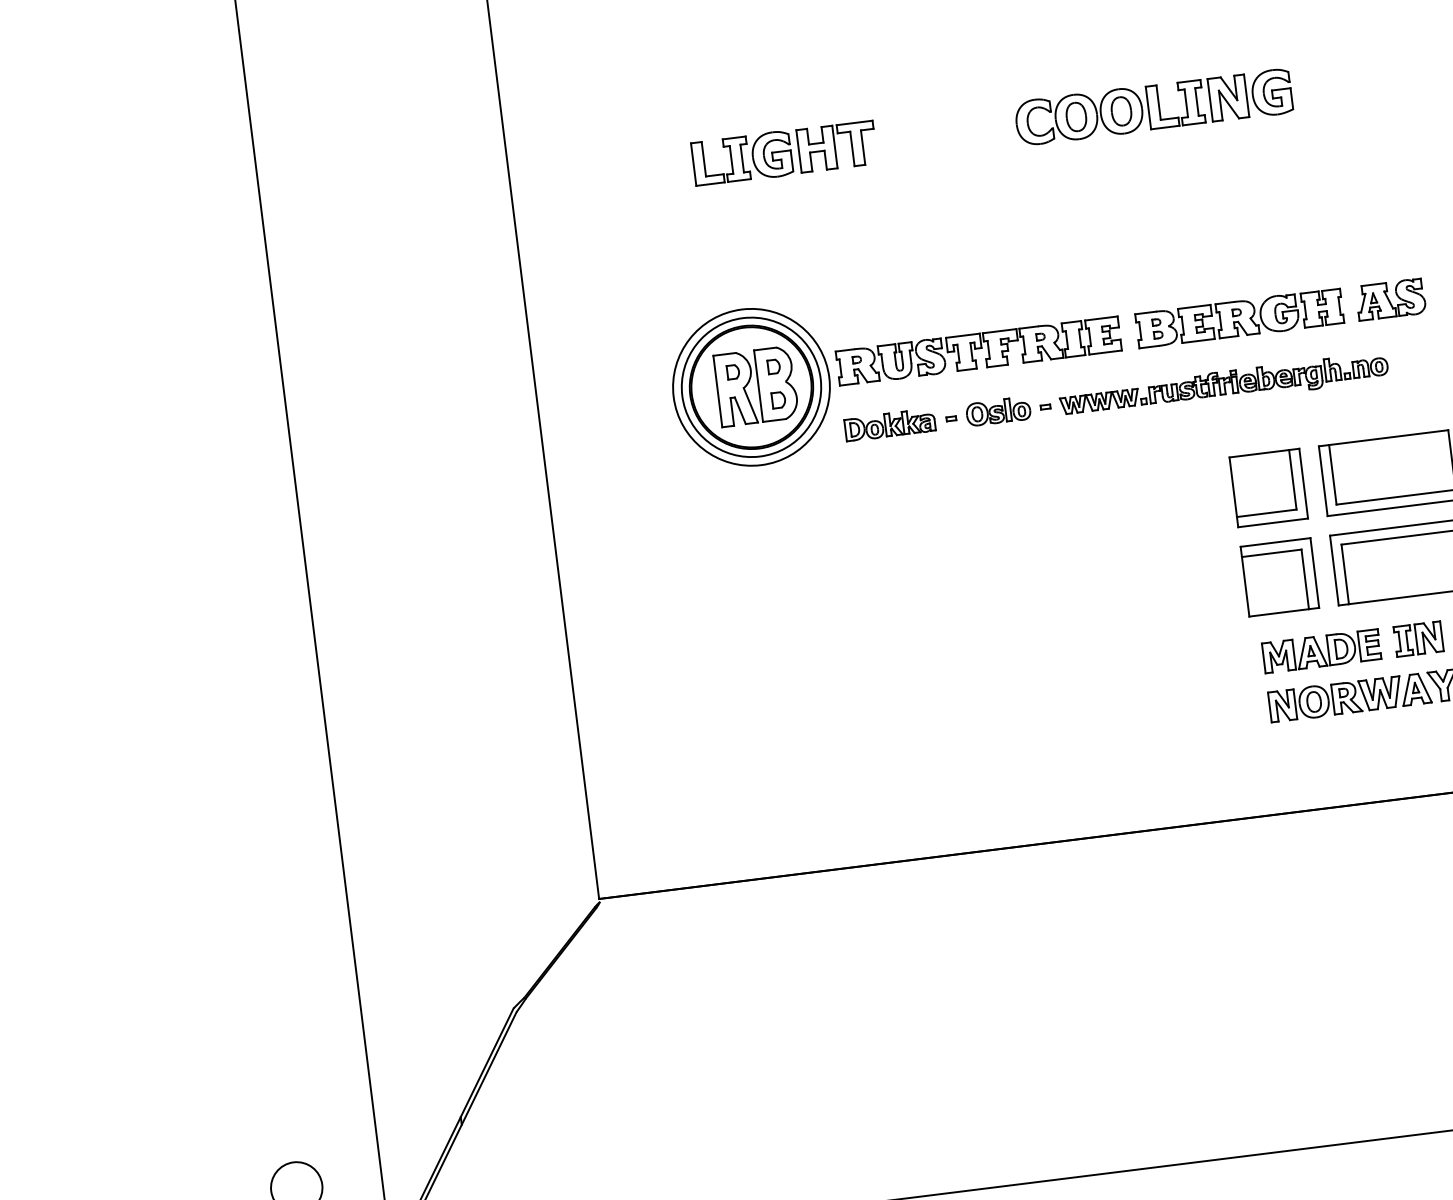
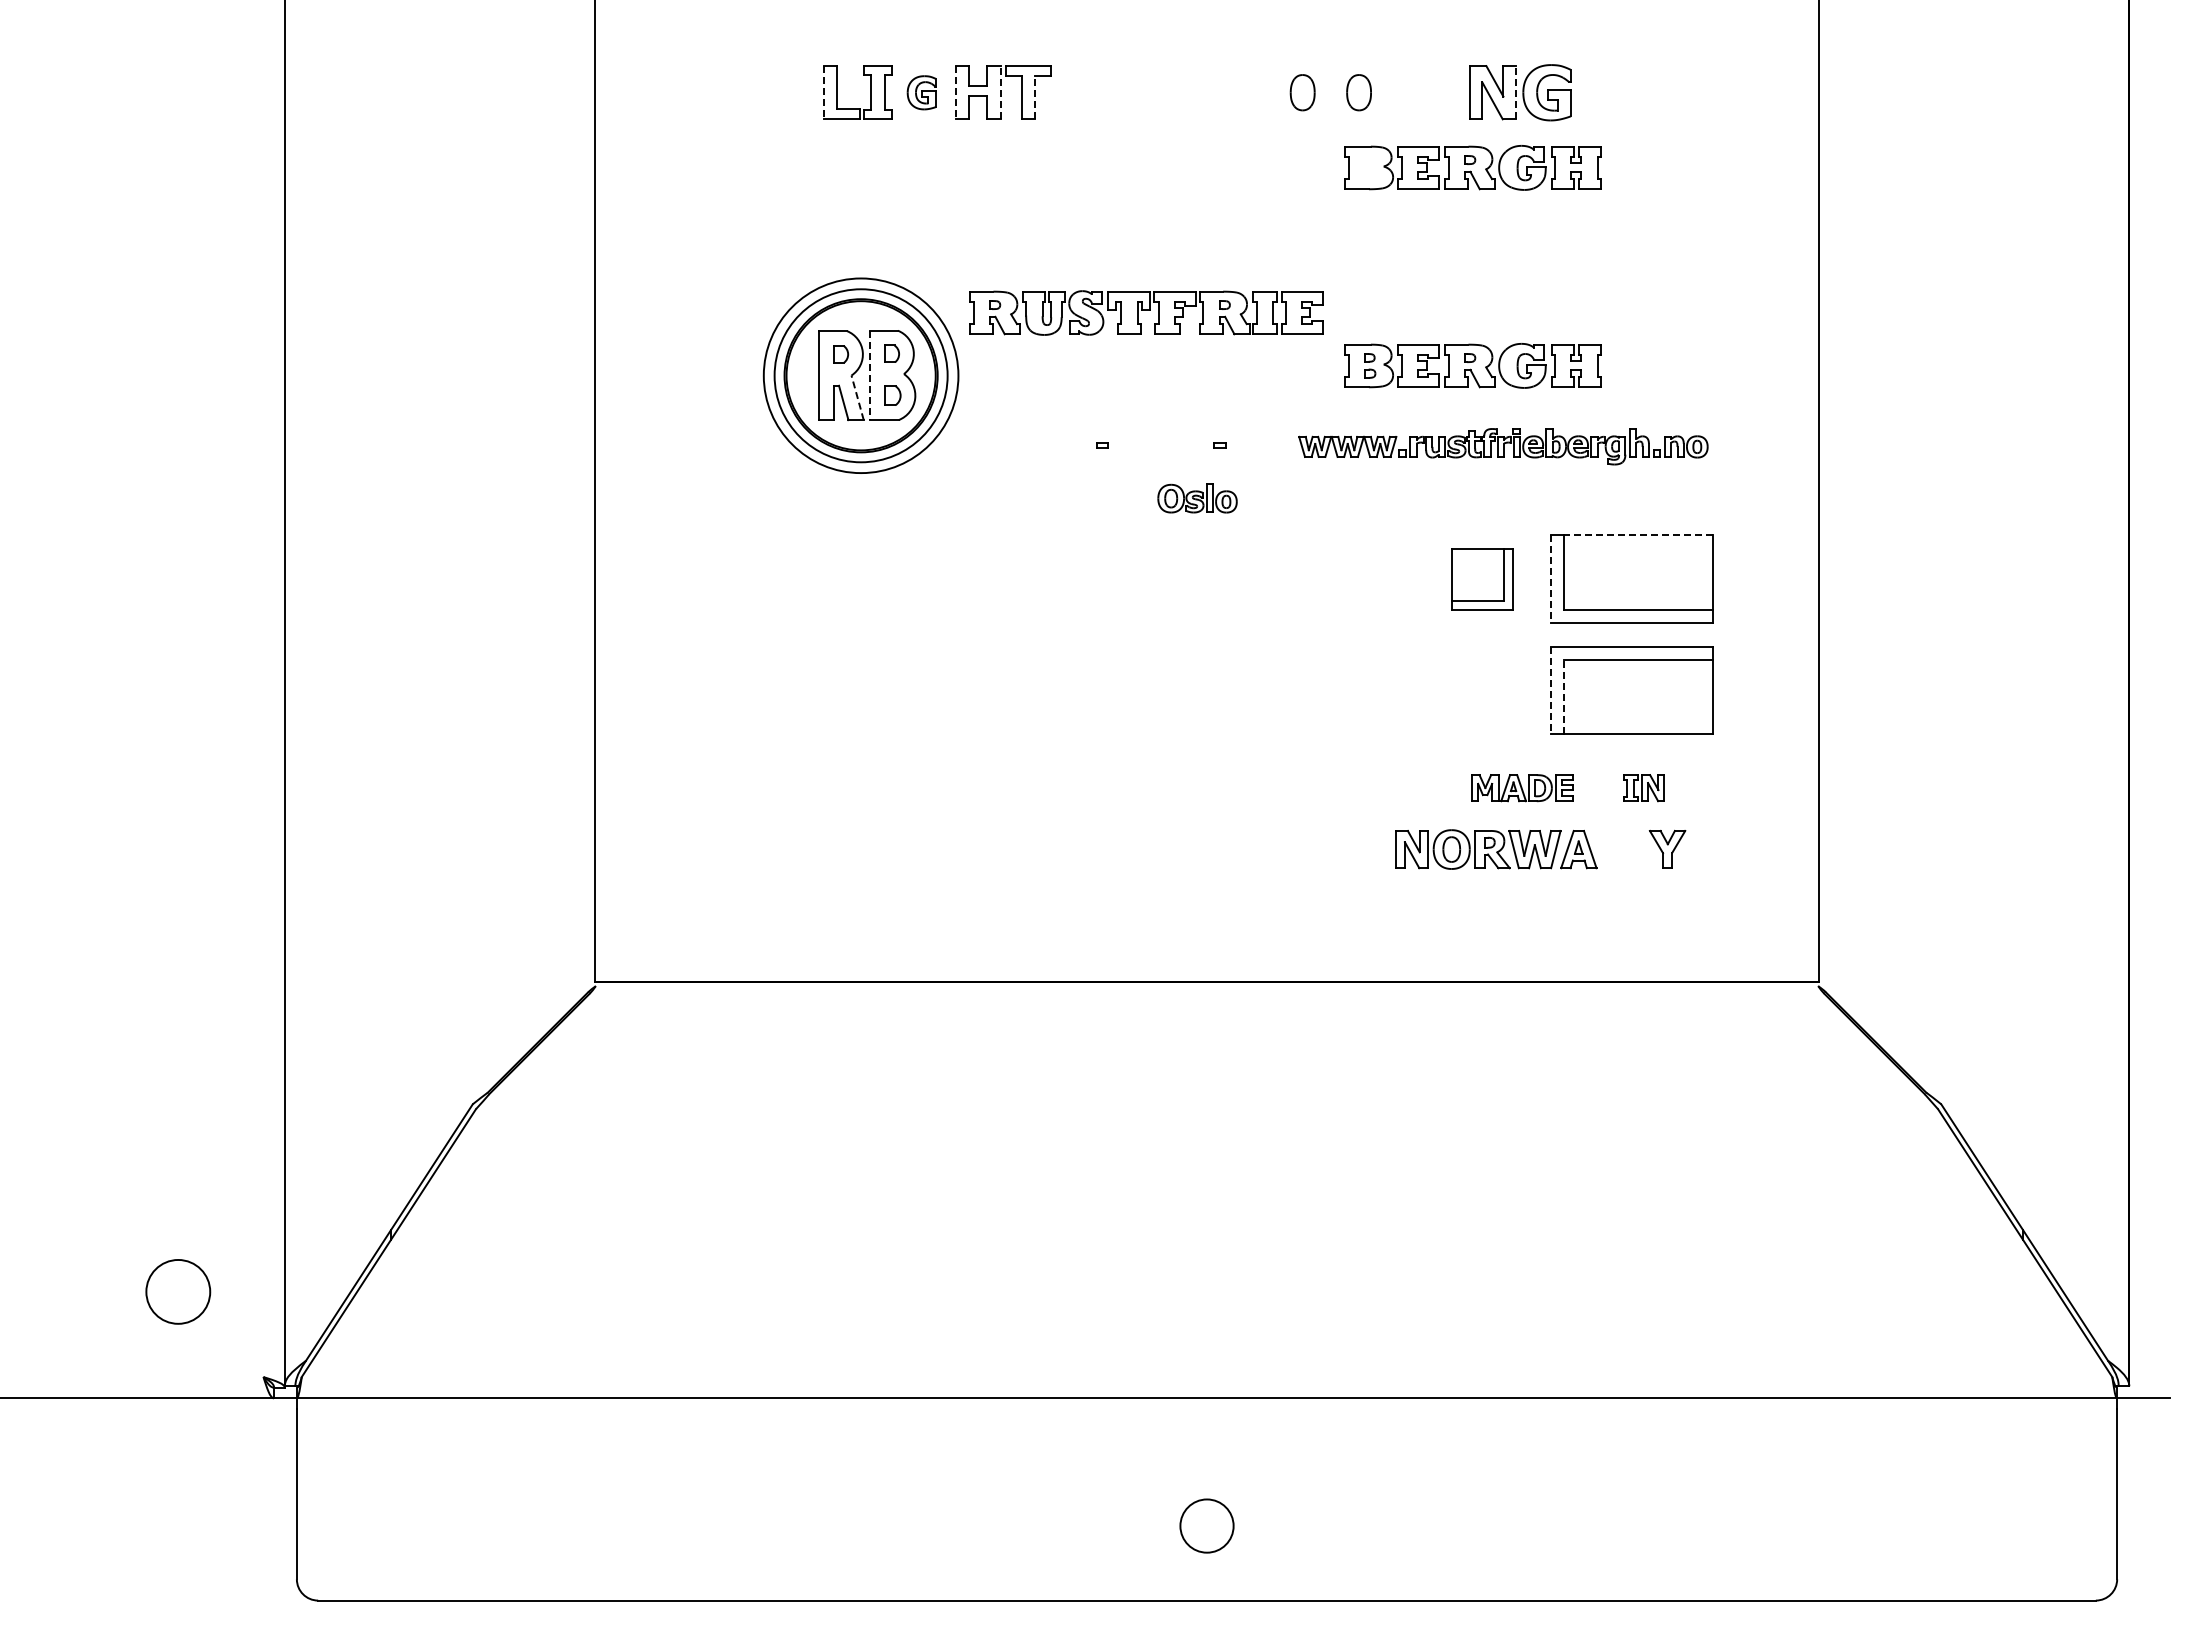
line: (1246, 95) -> (1515, 92), solid -> dashed
part: (1109, 112) -> (1344, 92), removed
line: (834, 146) -> (1000, 92), solid -> dashed
line: (863, 147) -> (1035, 97), solid -> dashed
line: (798, 151) -> (955, 92), solid -> dashed
part: (771, 154) -> (921, 92), size x0.6
part: (1219, 159) -> (1472, 167), added
line: (694, 164) -> (824, 92), solid -> dashed
part: (1390, 299) -> (1661, 365), removed
part: (978, 350) -> (1146, 312), moved
part: (1224, 385) -> (1503, 446), moved
line: (758, 386) -> (869, 375), solid -> dashed
line: (750, 405) -> (857, 397), solid -> dashed
part: (998, 411) -> (1197, 498), moved
part: (889, 425) -> (1025, 443), removed
line: (1389, 437) -> (1638, 535), solid -> dashed
line: (1323, 481) -> (1550, 579), solid -> dashed
part: (1268, 487) -> (1482, 578), size x0.7
line: (1334, 570) -> (1550, 690), solid -> dashed
line: (1345, 573) -> (1563, 696), solid -> dashed
part: (1279, 577) -> (1482, 690), removed
part: (1418, 638) -> (1643, 787), size x0.7
part: (1321, 650) -> (1522, 787), size x0.7
part: (1349, 697) -> (1496, 849), moved

